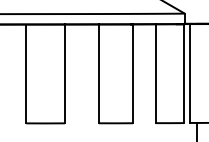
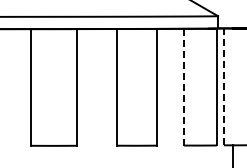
line: (155, 73) -> (183, 86), solid -> dashed
line: (189, 73) -> (223, 86), solid -> dashed

